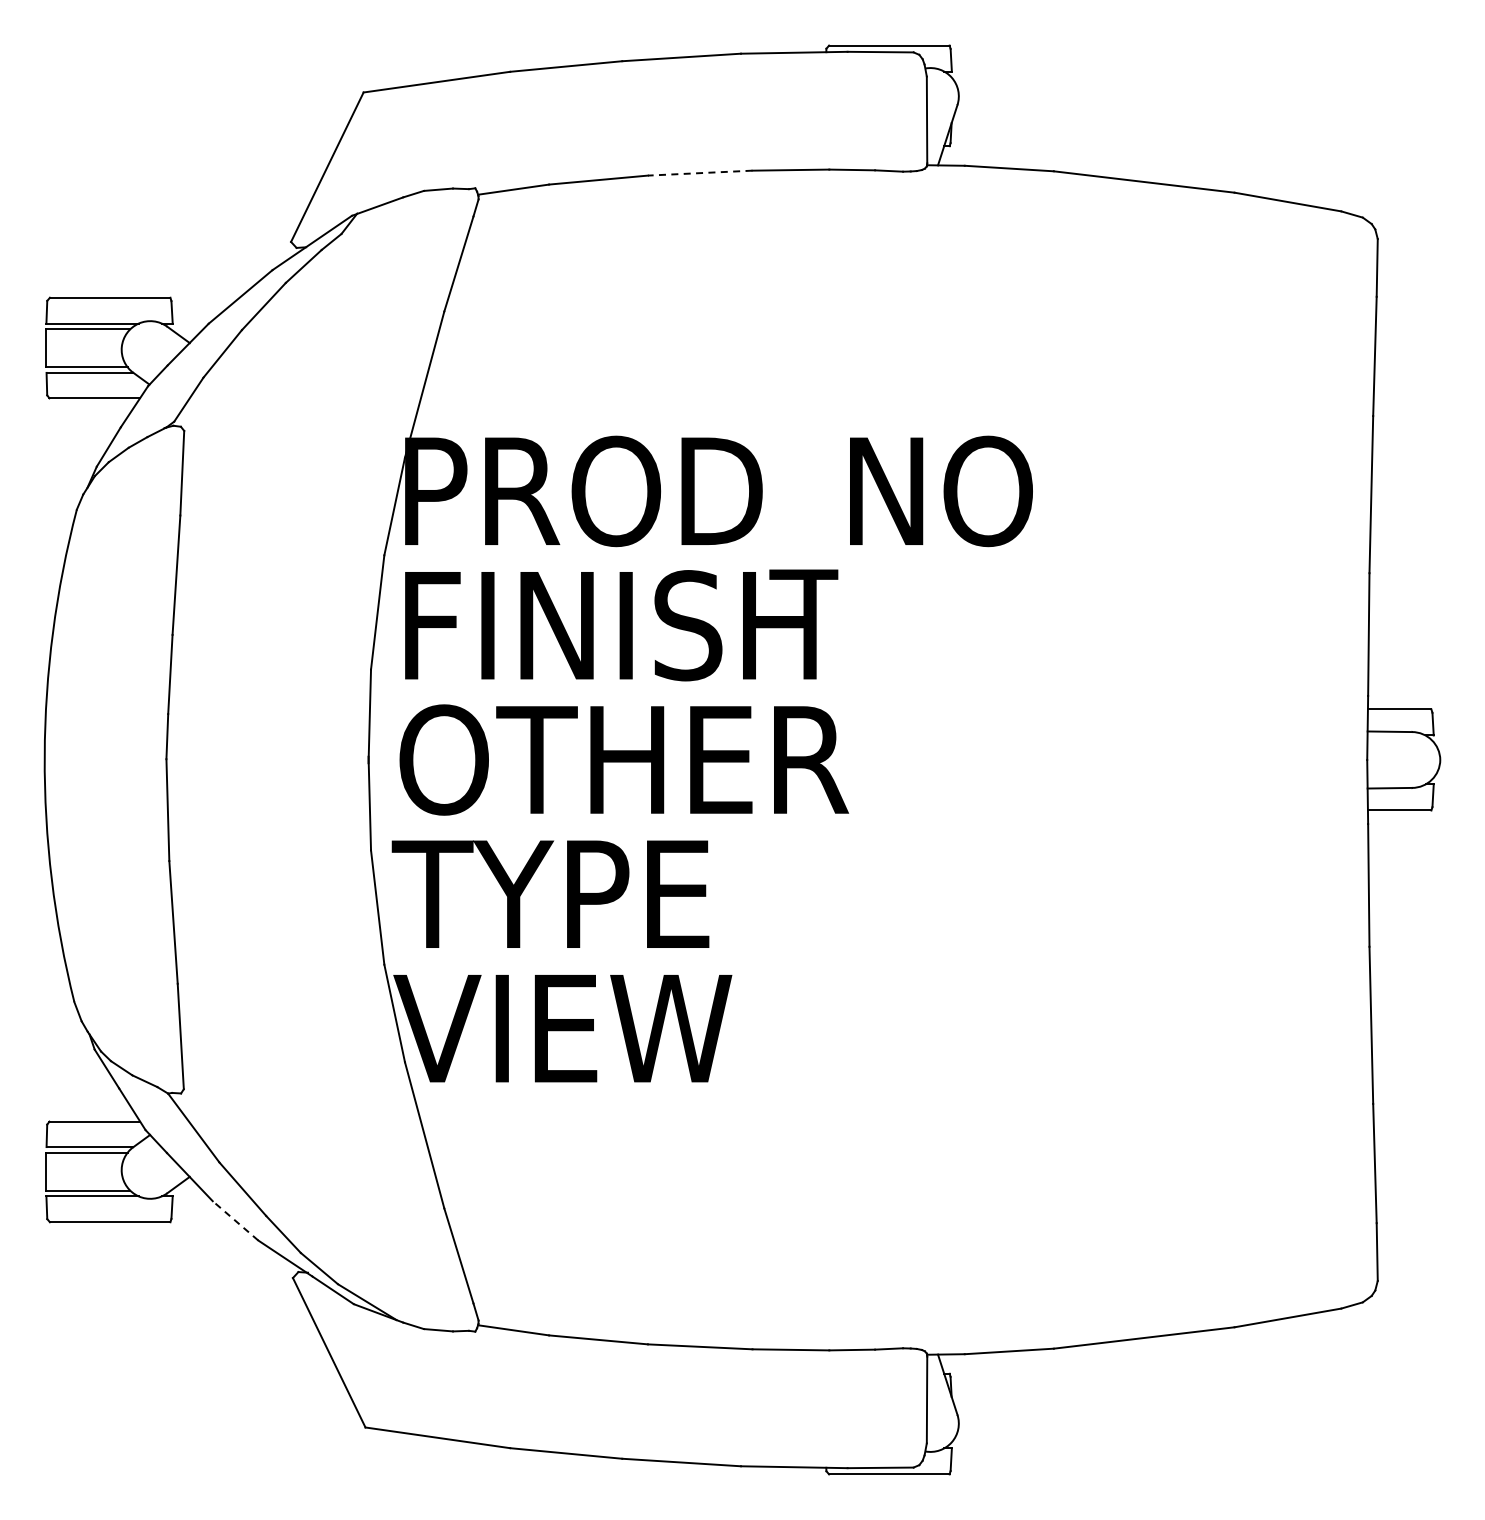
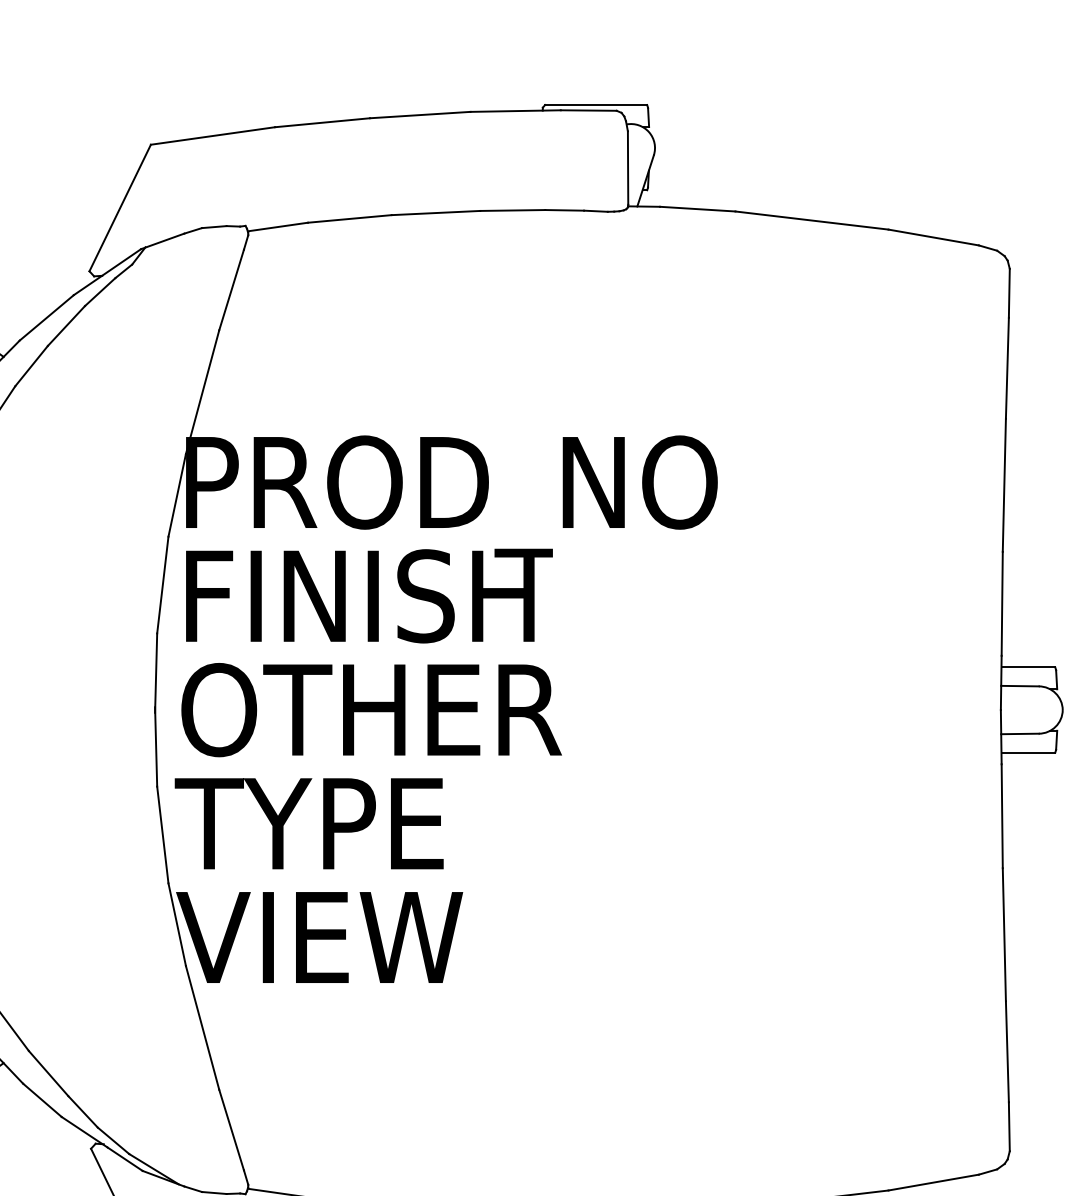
line: (699, 173) -> (435, 213), dashed -> solid
line: (235, 1220) -> (42, 1100), dashed -> solid

